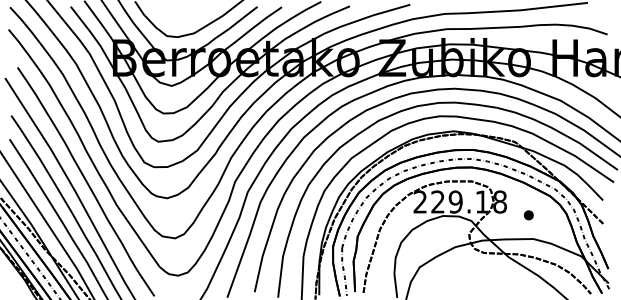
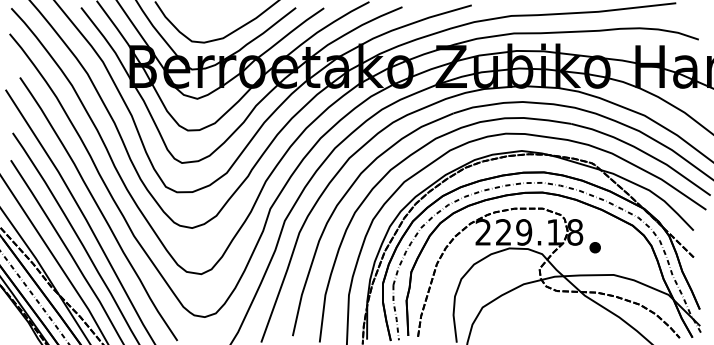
part: (528, 215) -> (594, 247), moved

